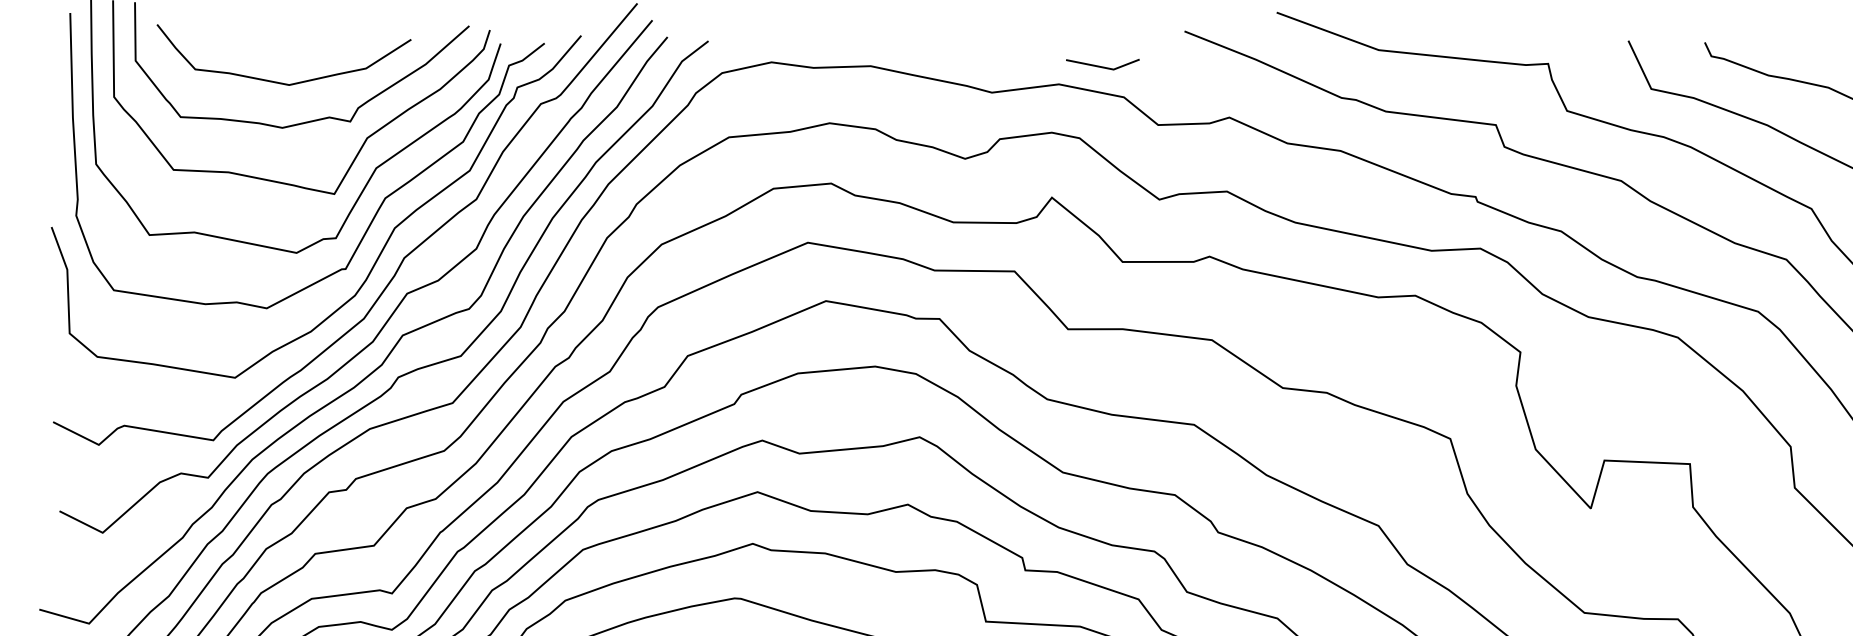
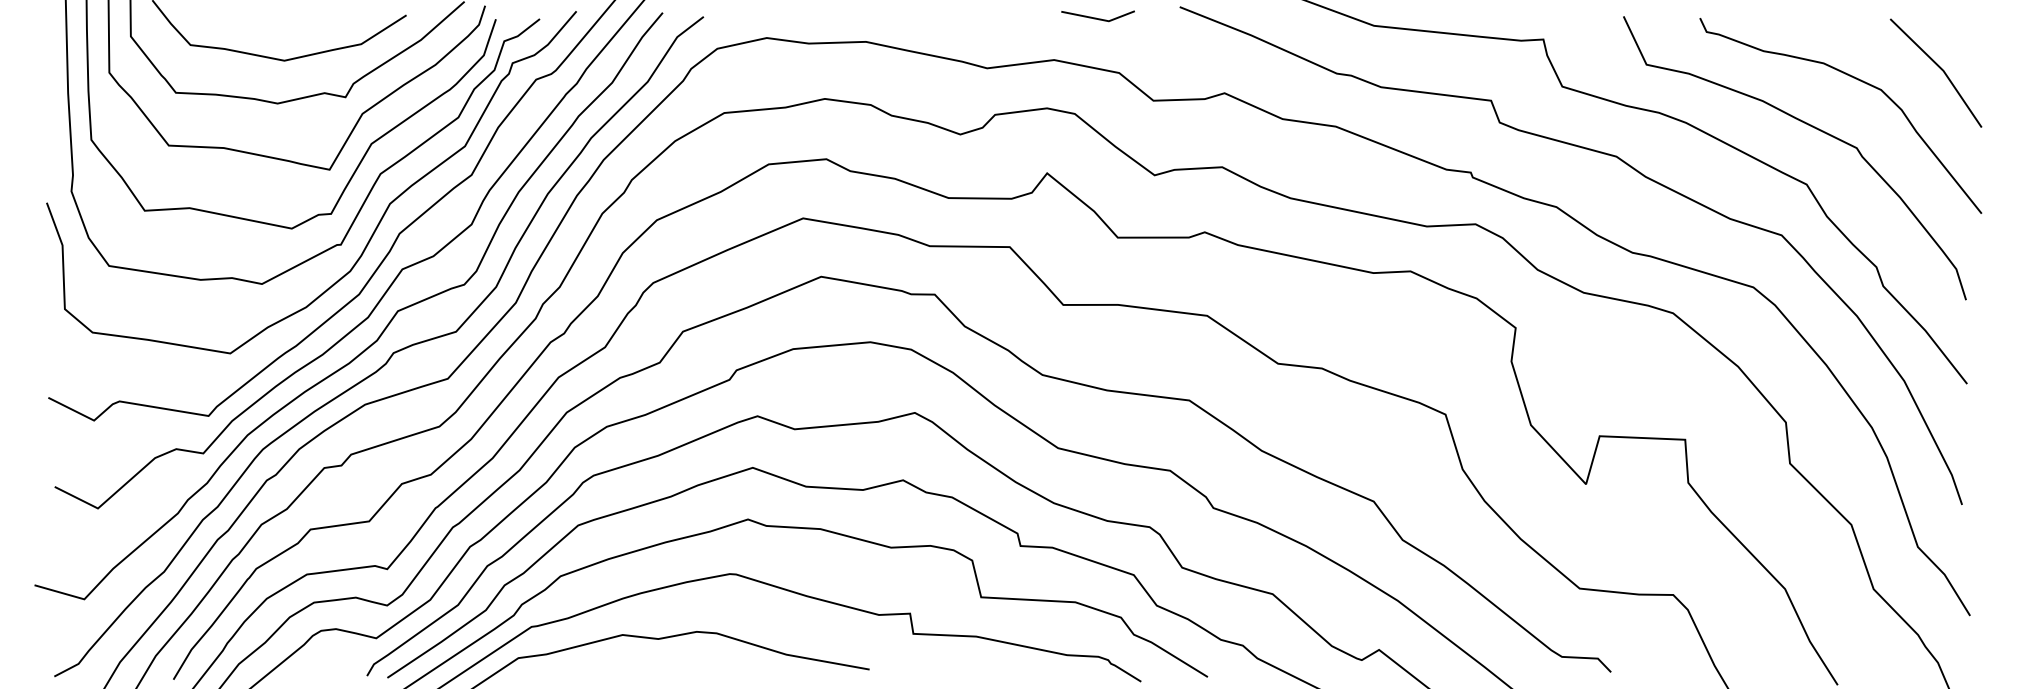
line: (1101, 65) -> (1096, 17), moved

